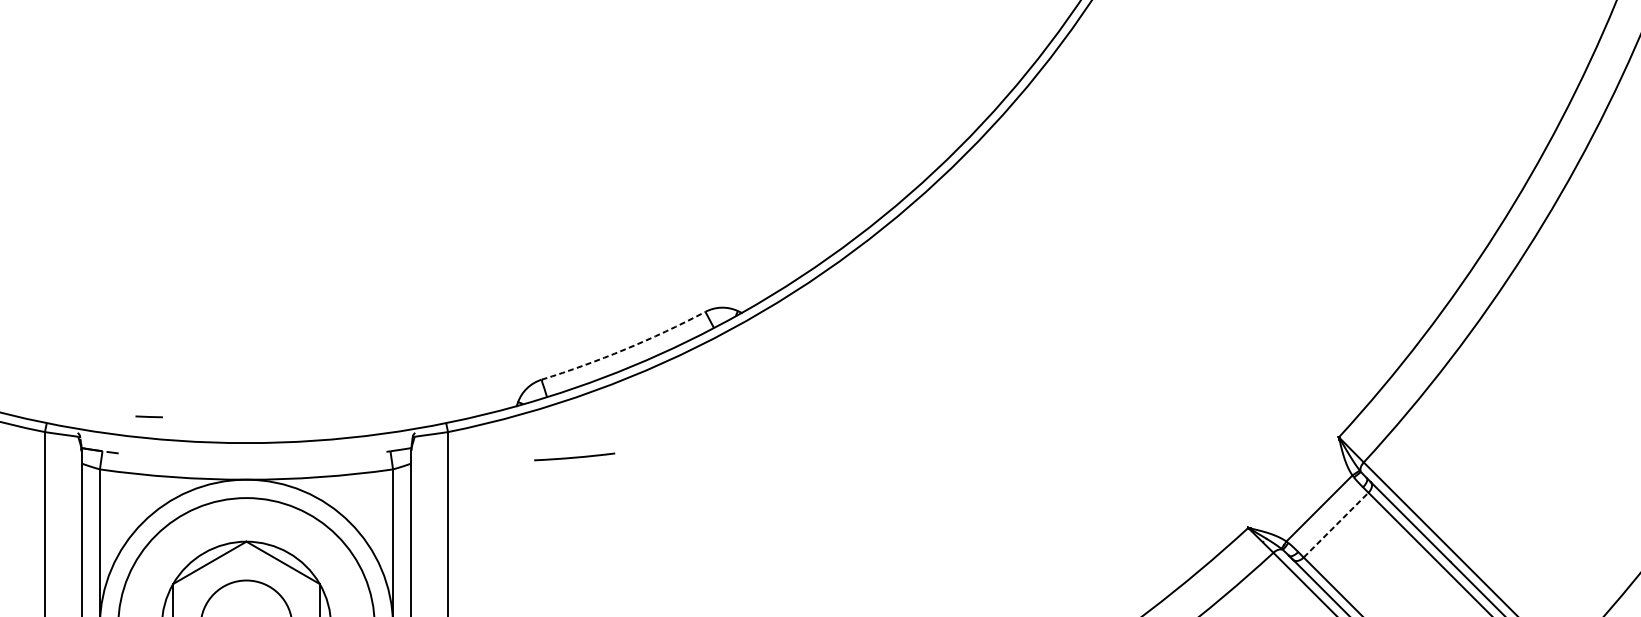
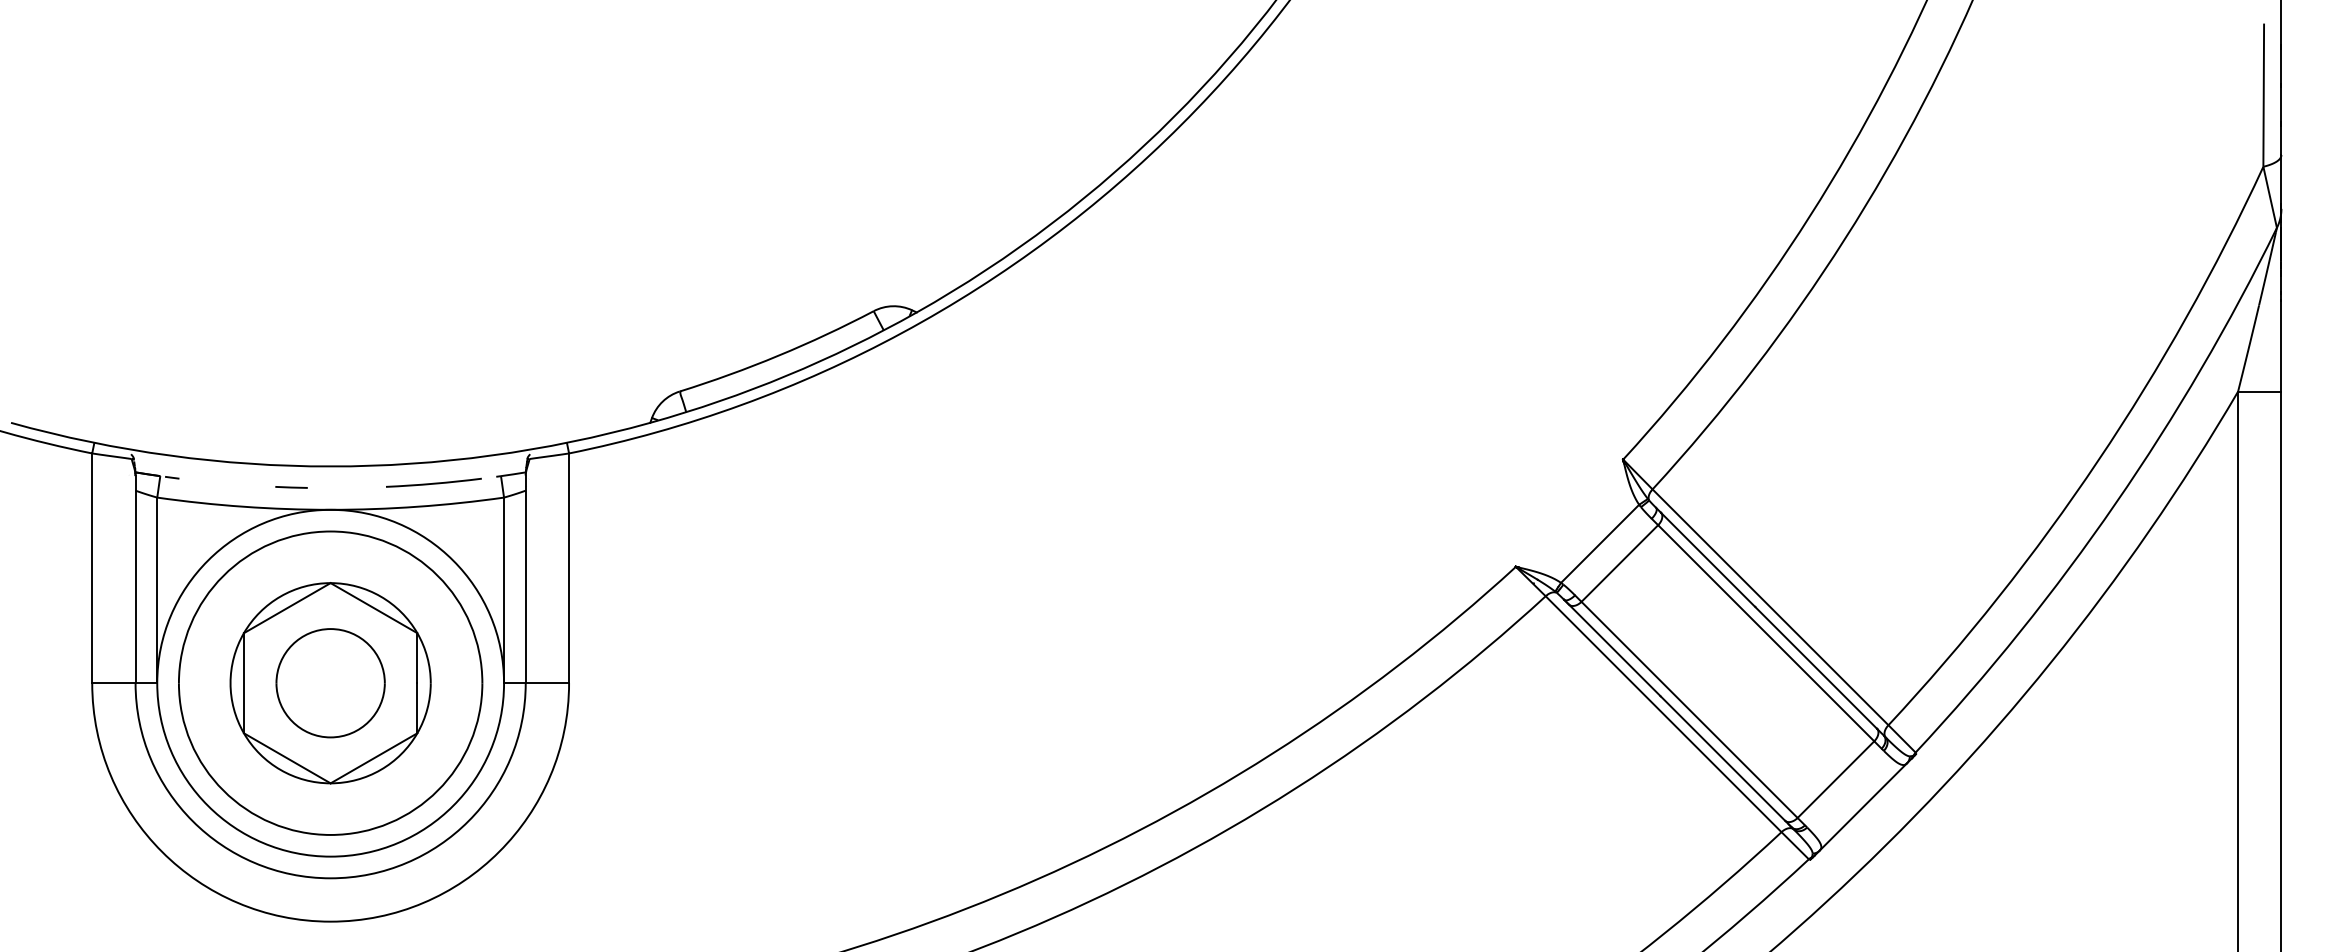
arc: (625, 349) -> (778, 355), dashed -> solid
line: (149, 416) -> (291, 487), moved
line: (574, 456) -> (433, 482), moved
line: (1336, 525) -> (1620, 563), dashed -> solid

